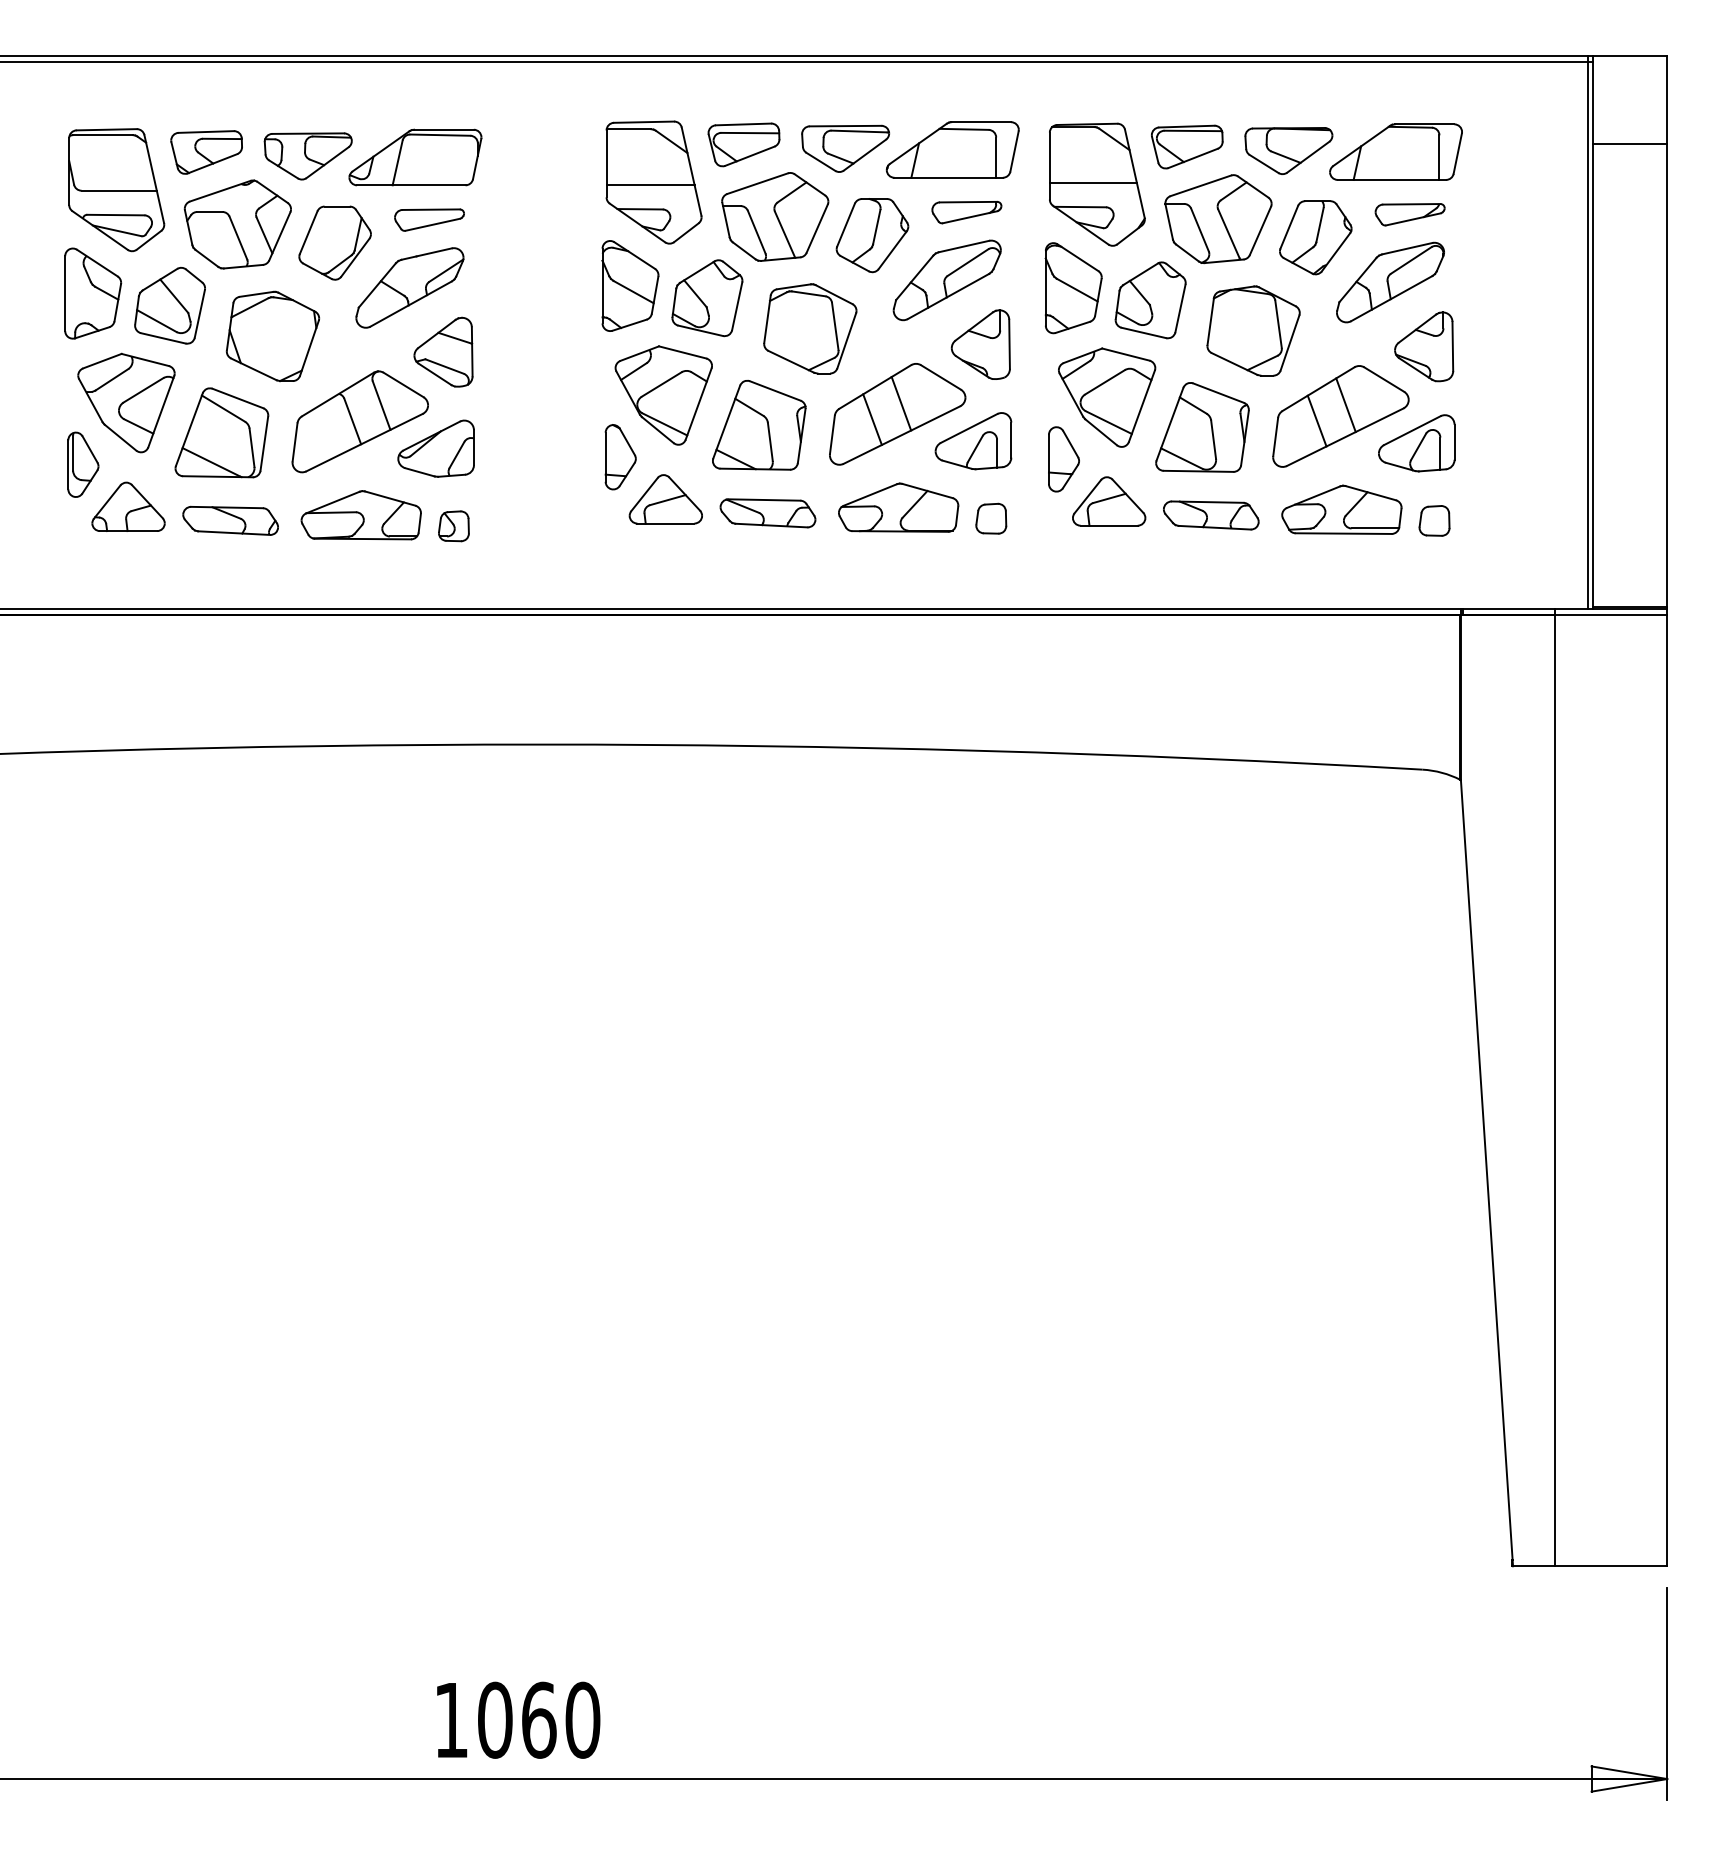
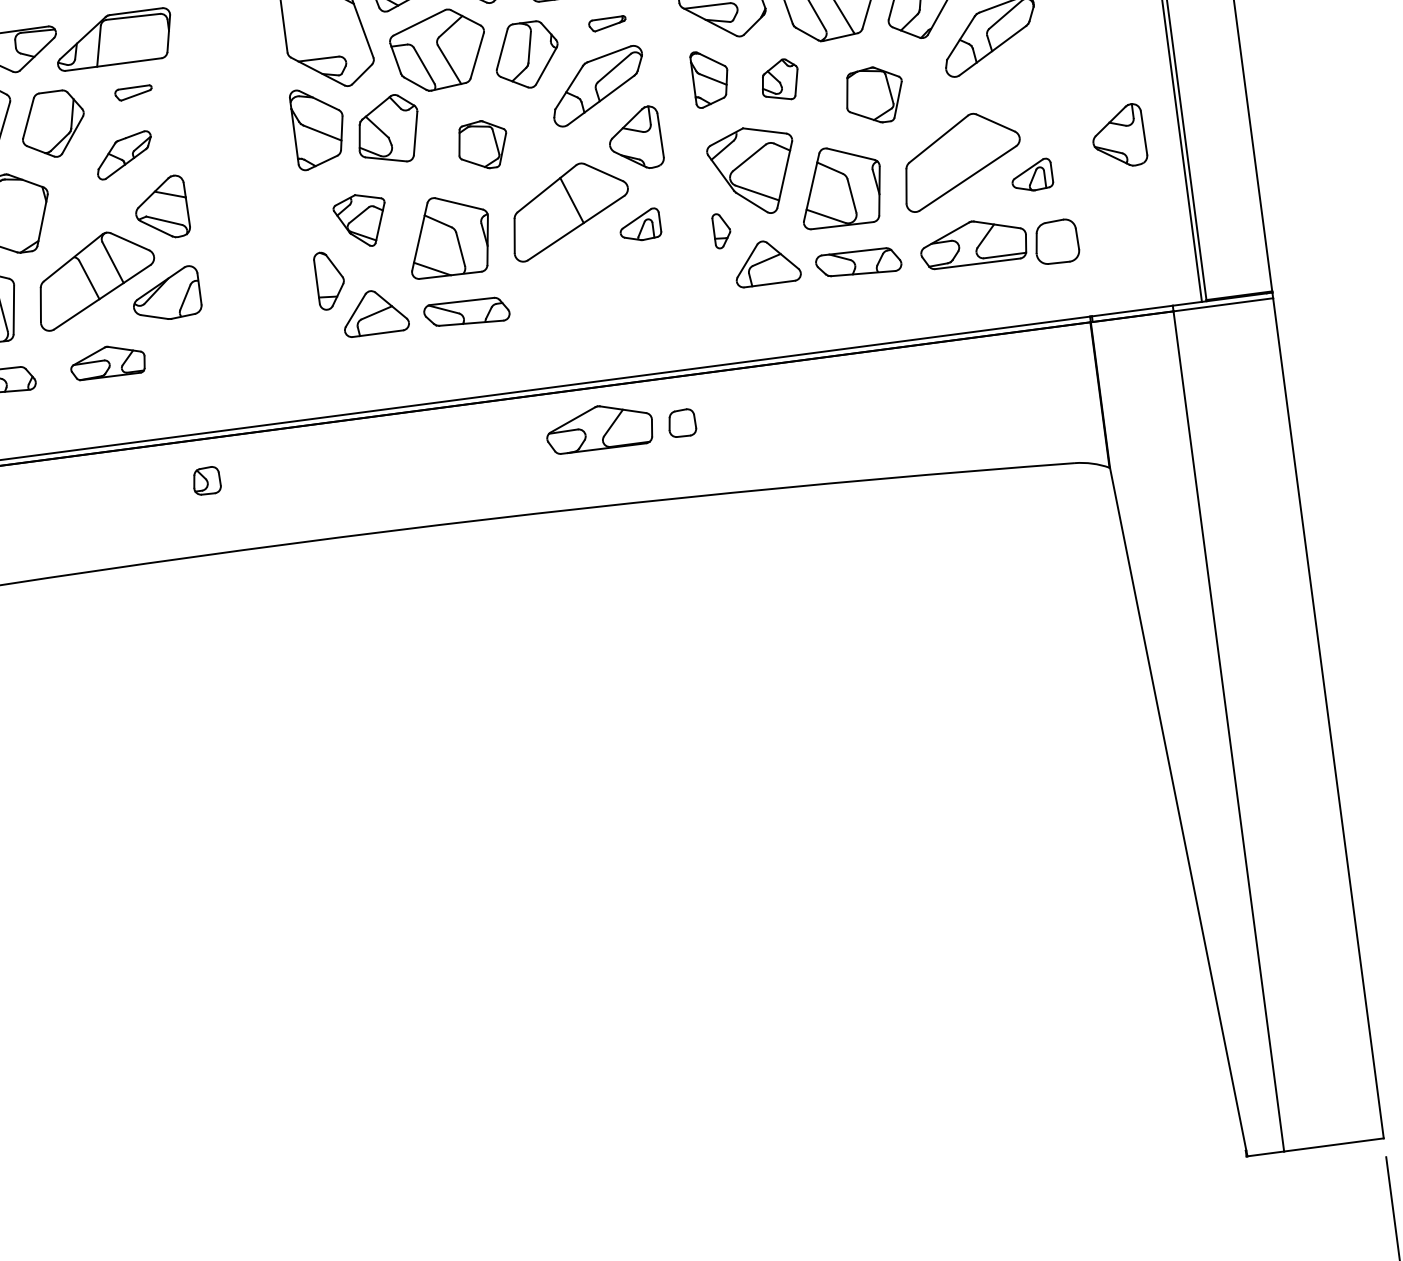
line: (650, 184) -> (324, 36), removed
part: (966, 212) -> (607, 23), size x0.6
part: (429, 219) -> (133, 92), size x0.6
part: (409, 287) -> (123, 155), size x0.6
part: (1073, 288) -> (710, 78), size x0.7
part: (1150, 300) -> (780, 80), size x0.6
part: (810, 328) -> (482, 144), size x0.6
part: (1253, 330) -> (874, 94), size x0.7
part: (1424, 346) -> (1119, 136), moved
part: (663, 395) -> (360, 220), size x0.6
line: (1345, 405) -> (964, 150), removed
line: (872, 419) -> (548, 217), removed
line: (1316, 420) -> (940, 167), removed
part: (973, 441) -> (640, 225), size x0.6
part: (1416, 443) -> (1031, 175), size x0.6
part: (1063, 459) -> (721, 230), size x0.6
part: (898, 507) -> (599, 427), moved
part: (360, 515) -> (107, 362), size x0.7
part: (991, 518) -> (682, 423), moved
part: (1434, 520) -> (1056, 241), size x1.6
part: (453, 526) -> (206, 481), moved

